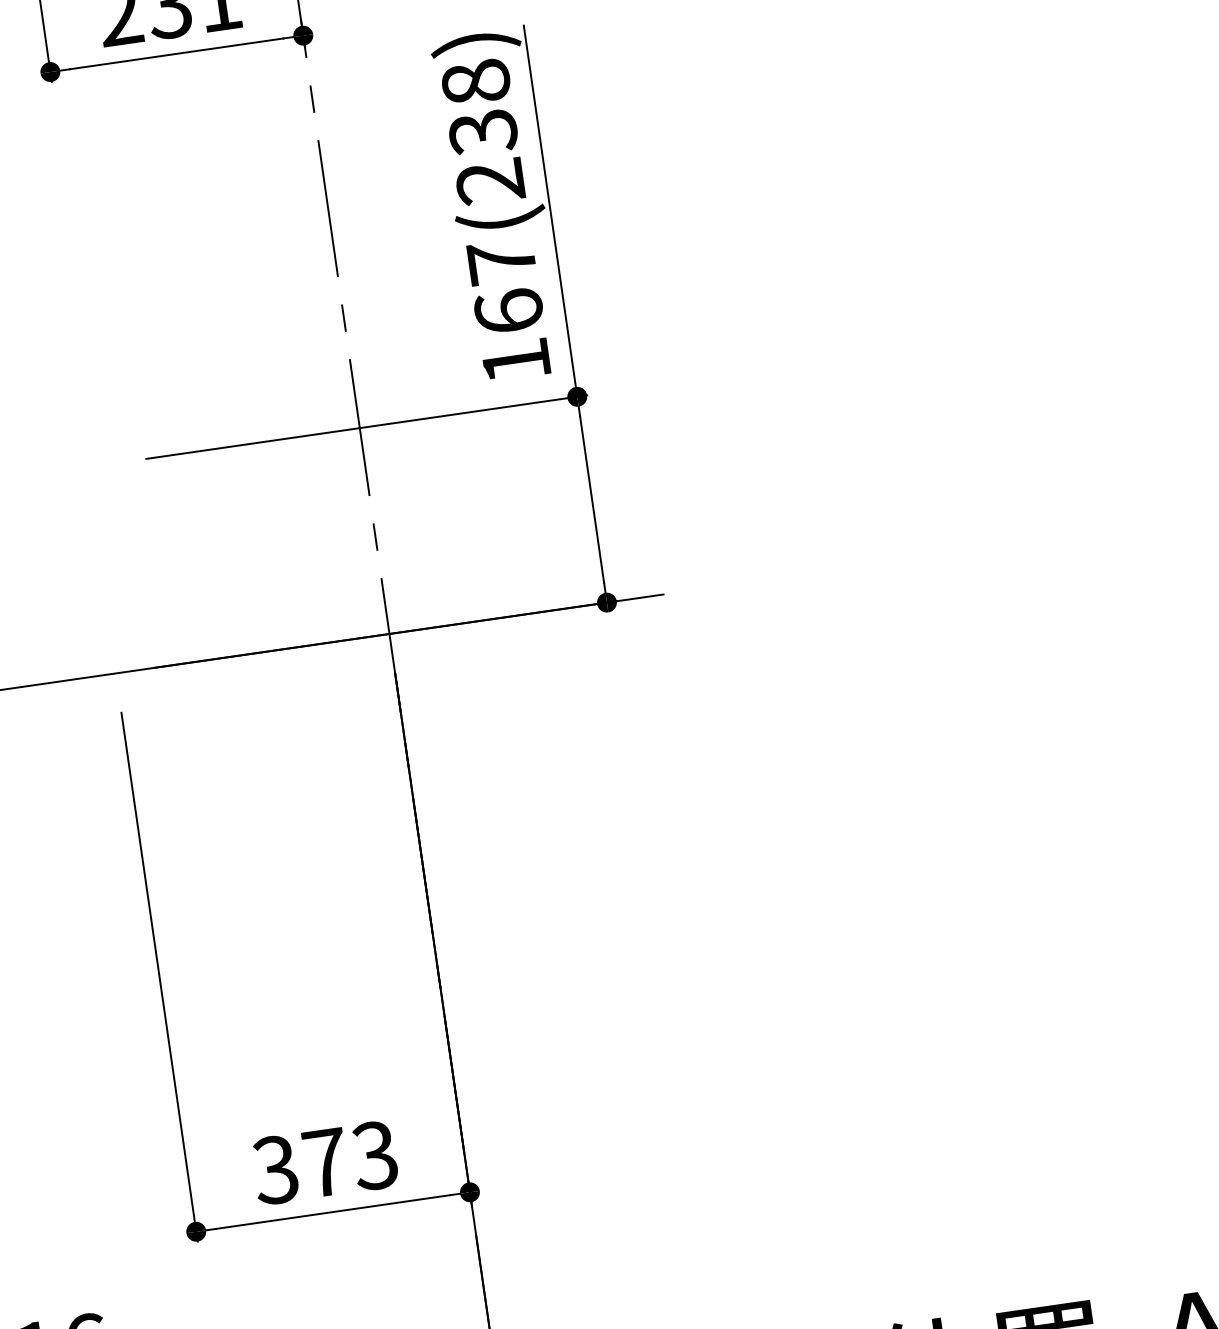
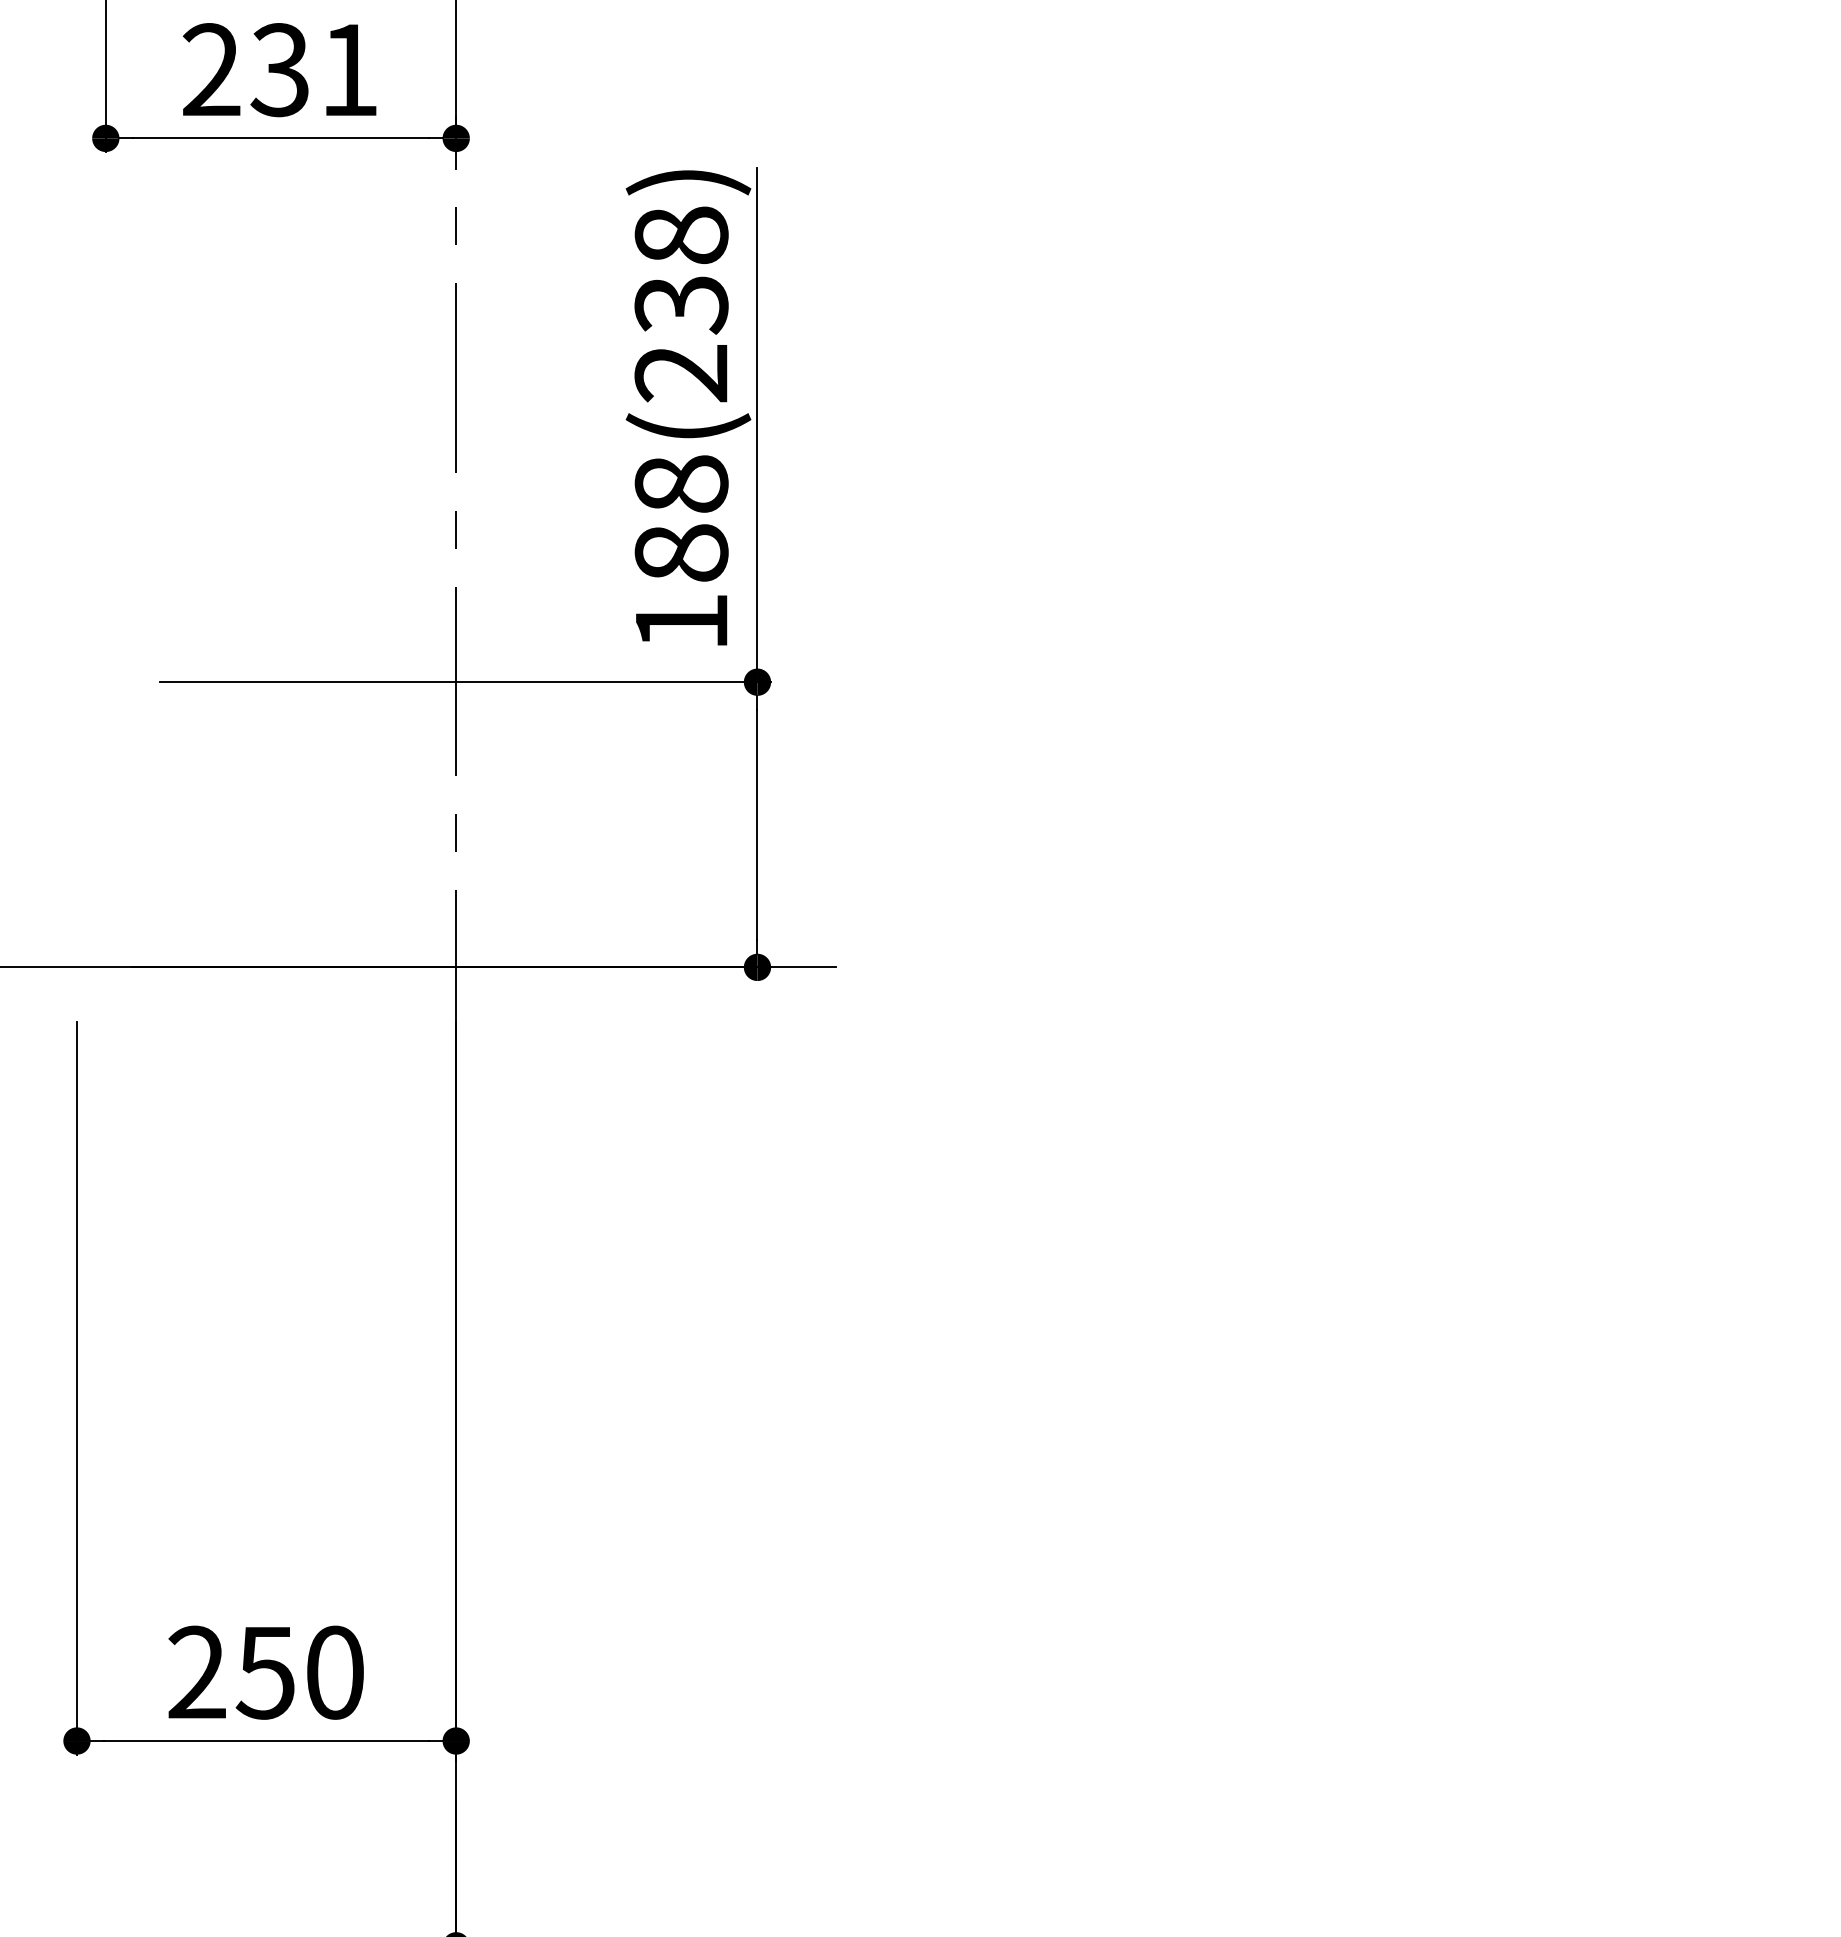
text: (505, 286) -> (681, 518), 167(238) -> 188(238)
text: (325, 1162) -> (265, 1672), 373 -> 250

